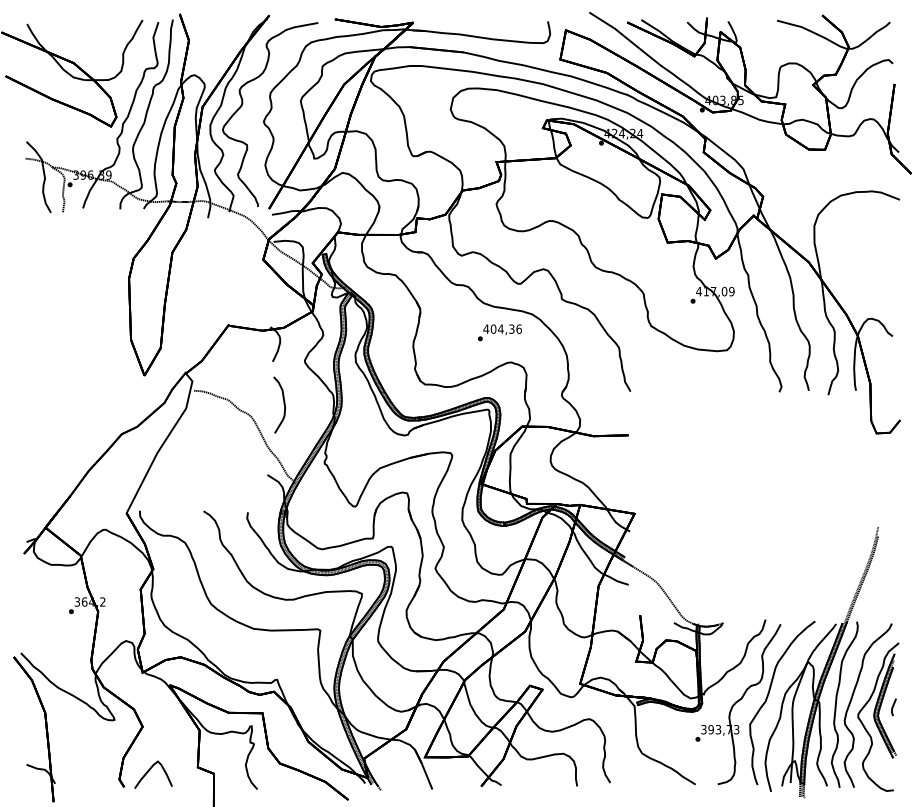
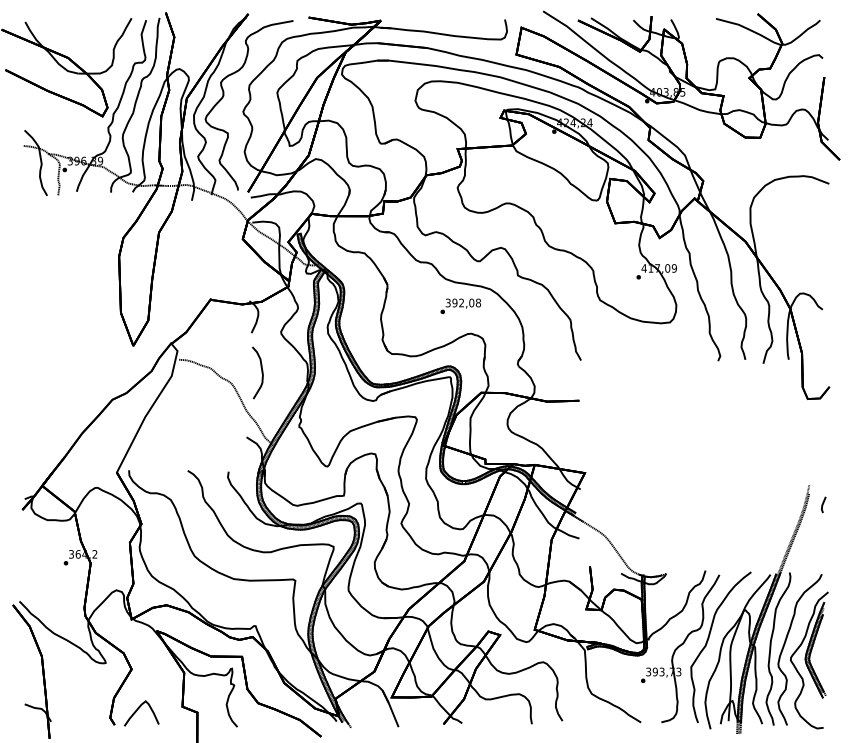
text: (502, 328) -> (463, 302), 404,36 -> 392,08
line: (893, 707) -> (823, 505), moved

